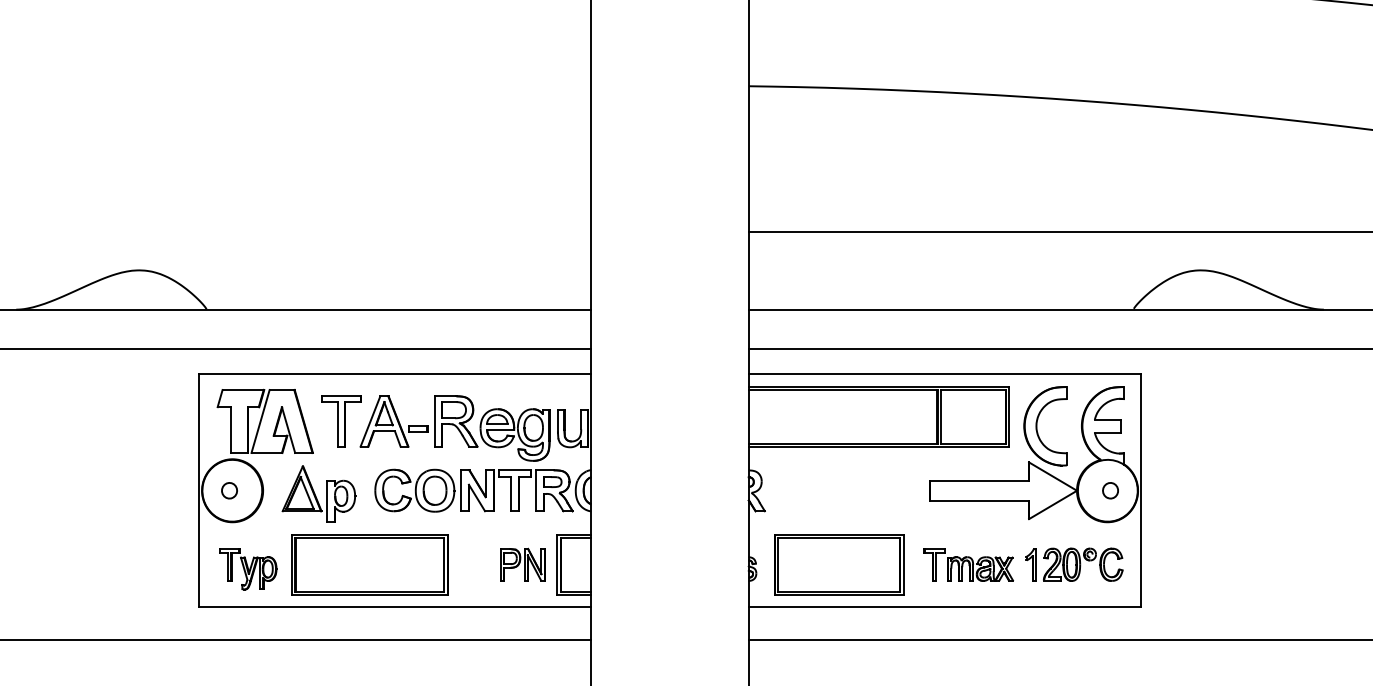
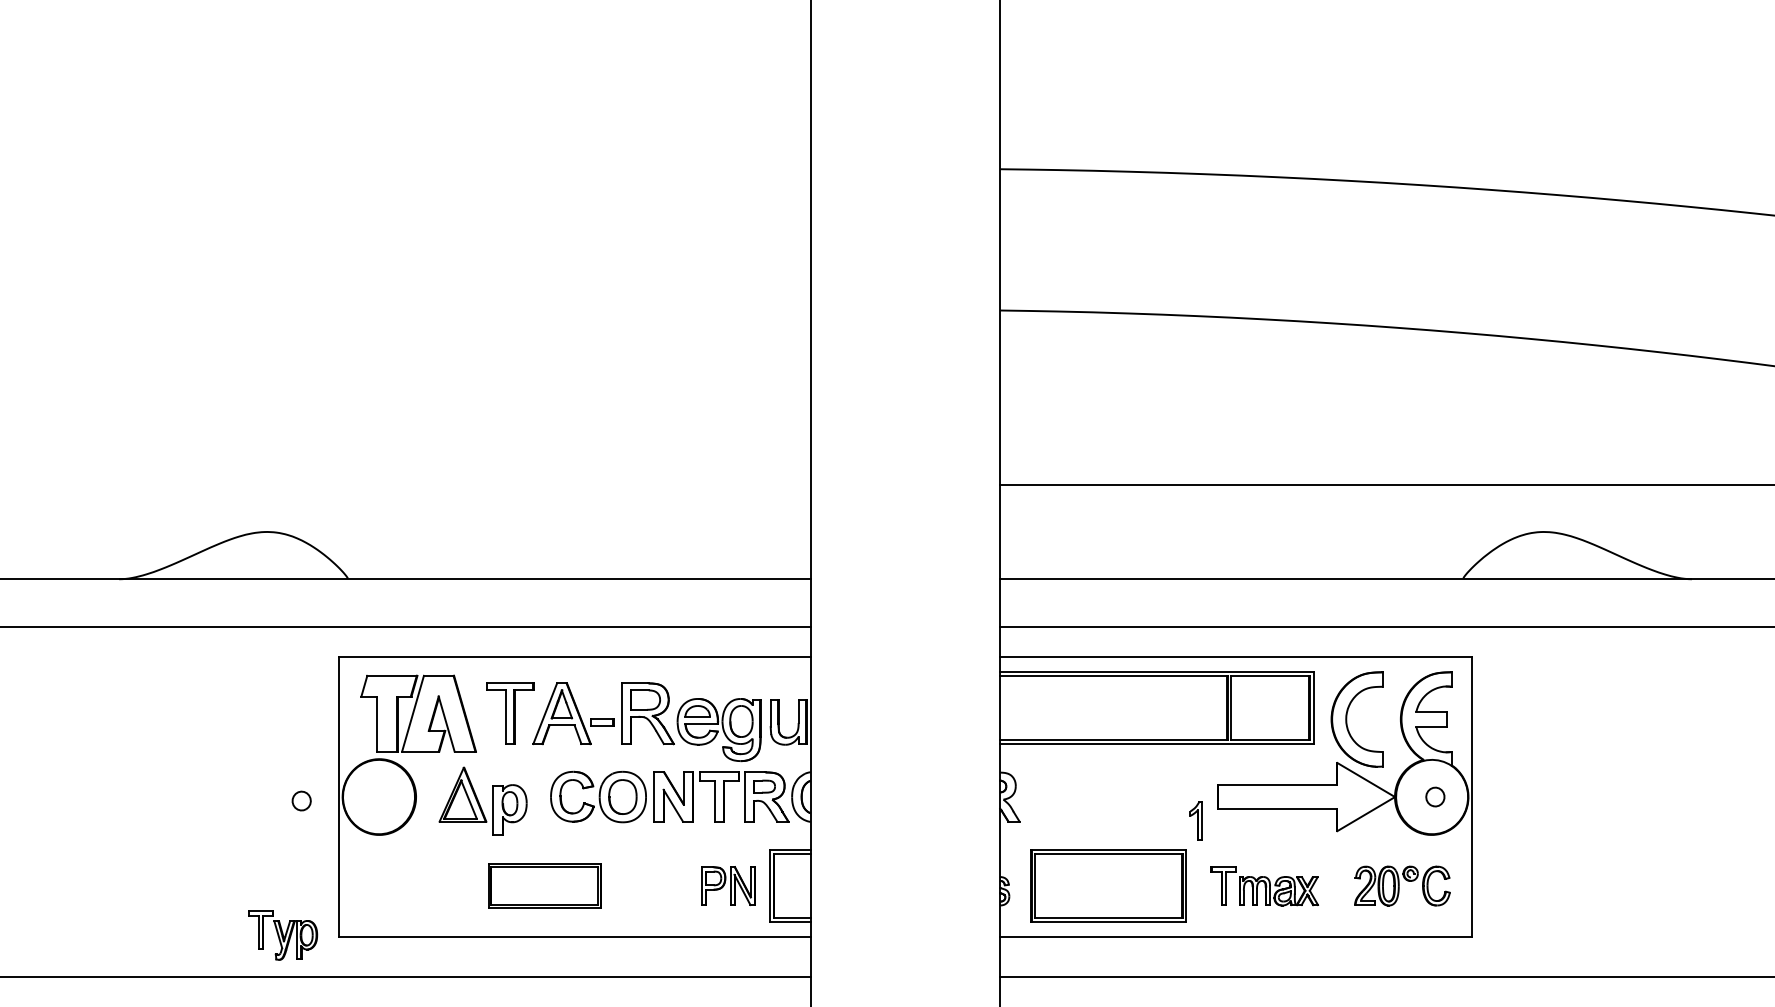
part: (229, 490) -> (301, 800), moved
part: (369, 564) -> (544, 885), size x0.6
part: (1030, 564) -> (1195, 820), moved
part: (248, 569) -> (283, 935), moved

